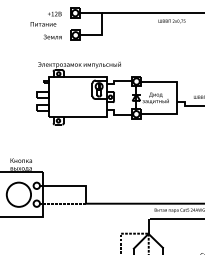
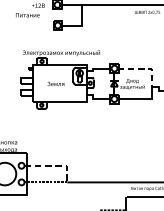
text: (52, 36) -> (55, 83), moved
line: (169, 81) -> (145, 68), solid -> dashed
line: (72, 185) -> (54, 165), solid -> dashed

